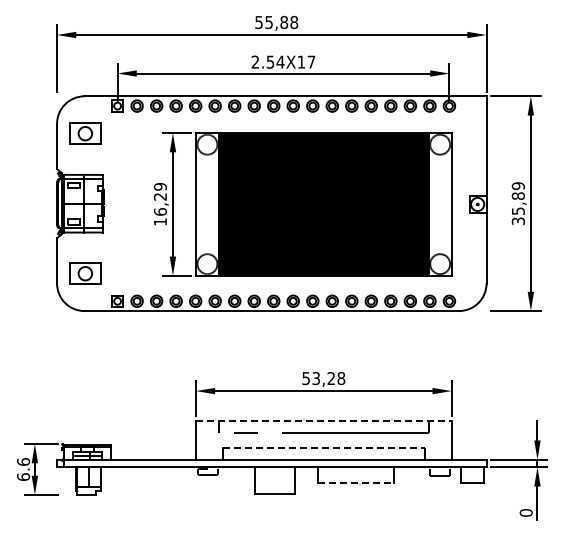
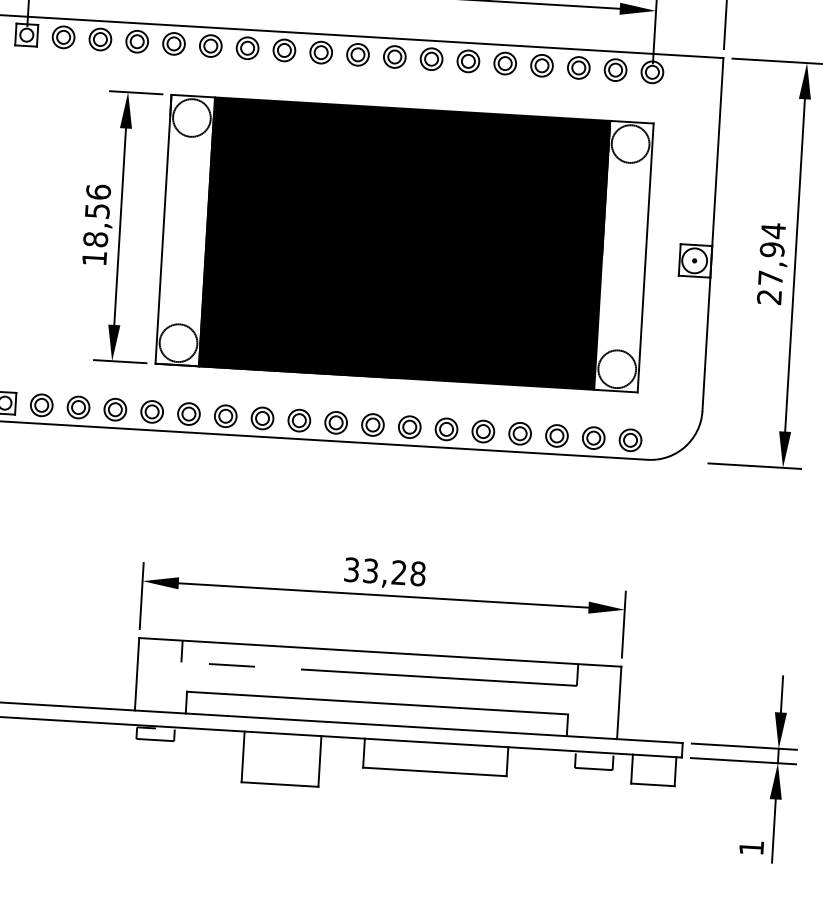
text: (159, 198) -> (95, 214), 16,29 -> 18,56
text: (517, 203) -> (769, 263), 35,89 -> 27,94
text: (305, 378) -> (350, 569), 53,28 -> 33,28
line: (323, 421) -> (379, 652), dashed -> solid
line: (324, 448) -> (378, 703), dashed -> solid
line: (356, 482) -> (435, 771), dashed -> solid
text: (525, 512) -> (750, 846), 0 -> 1

